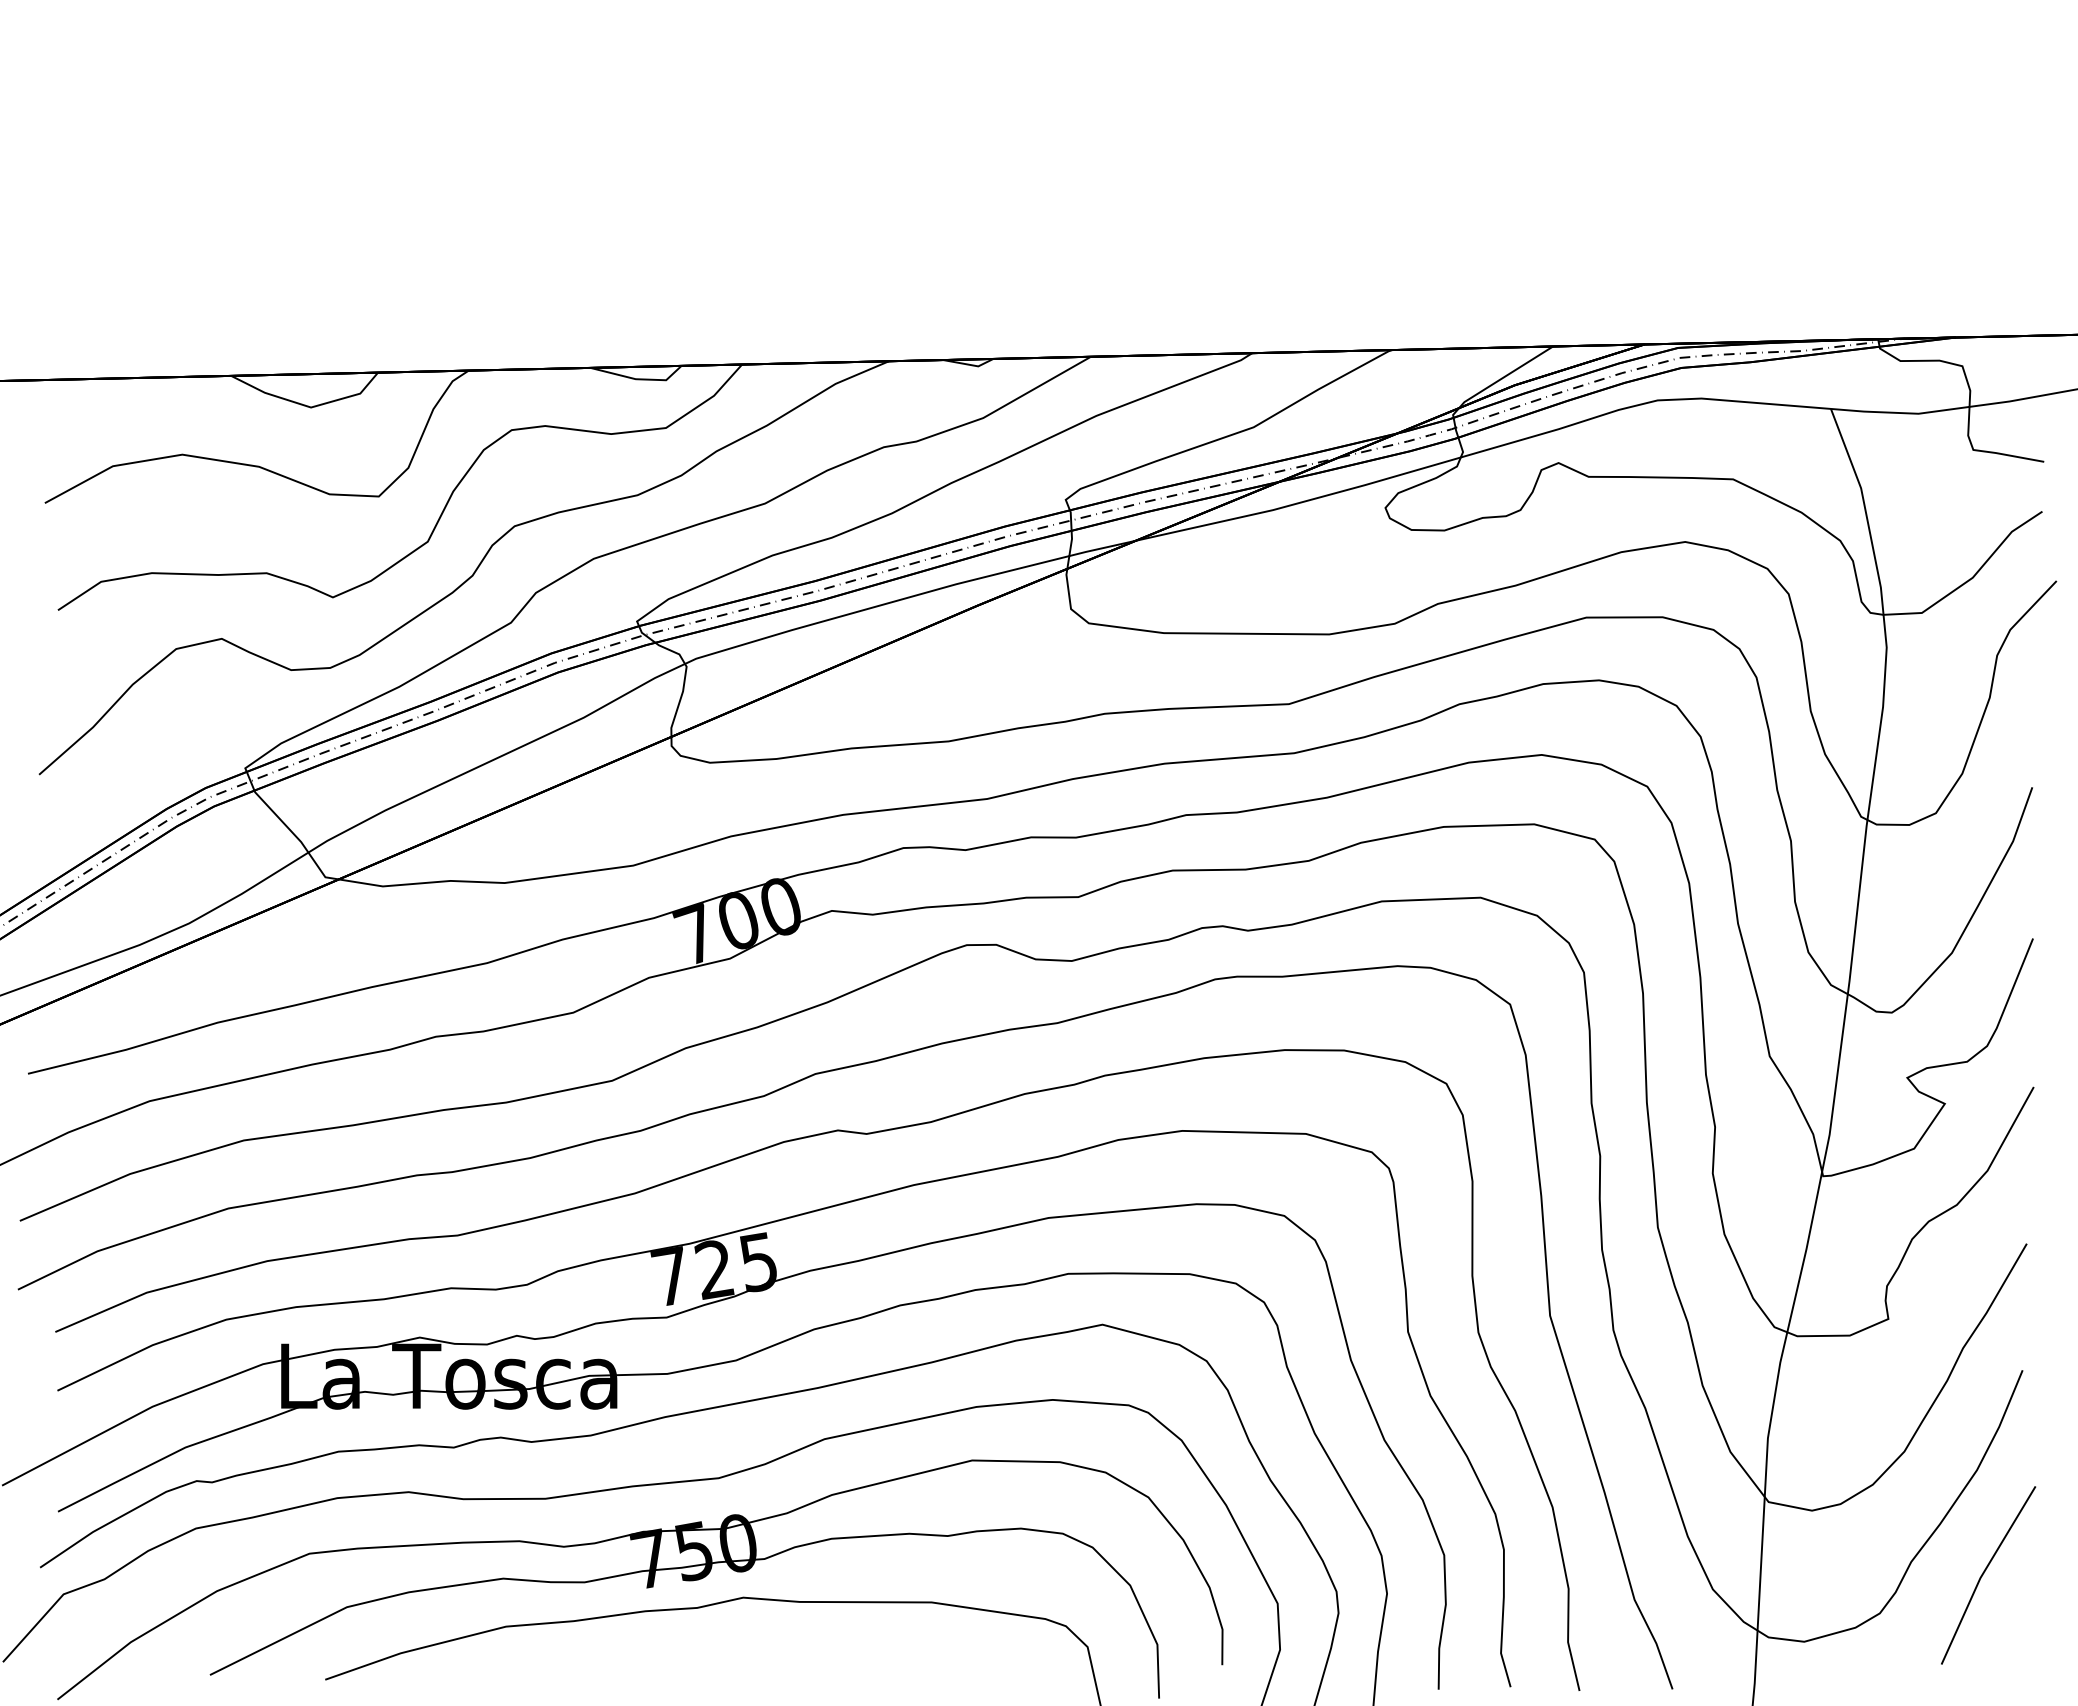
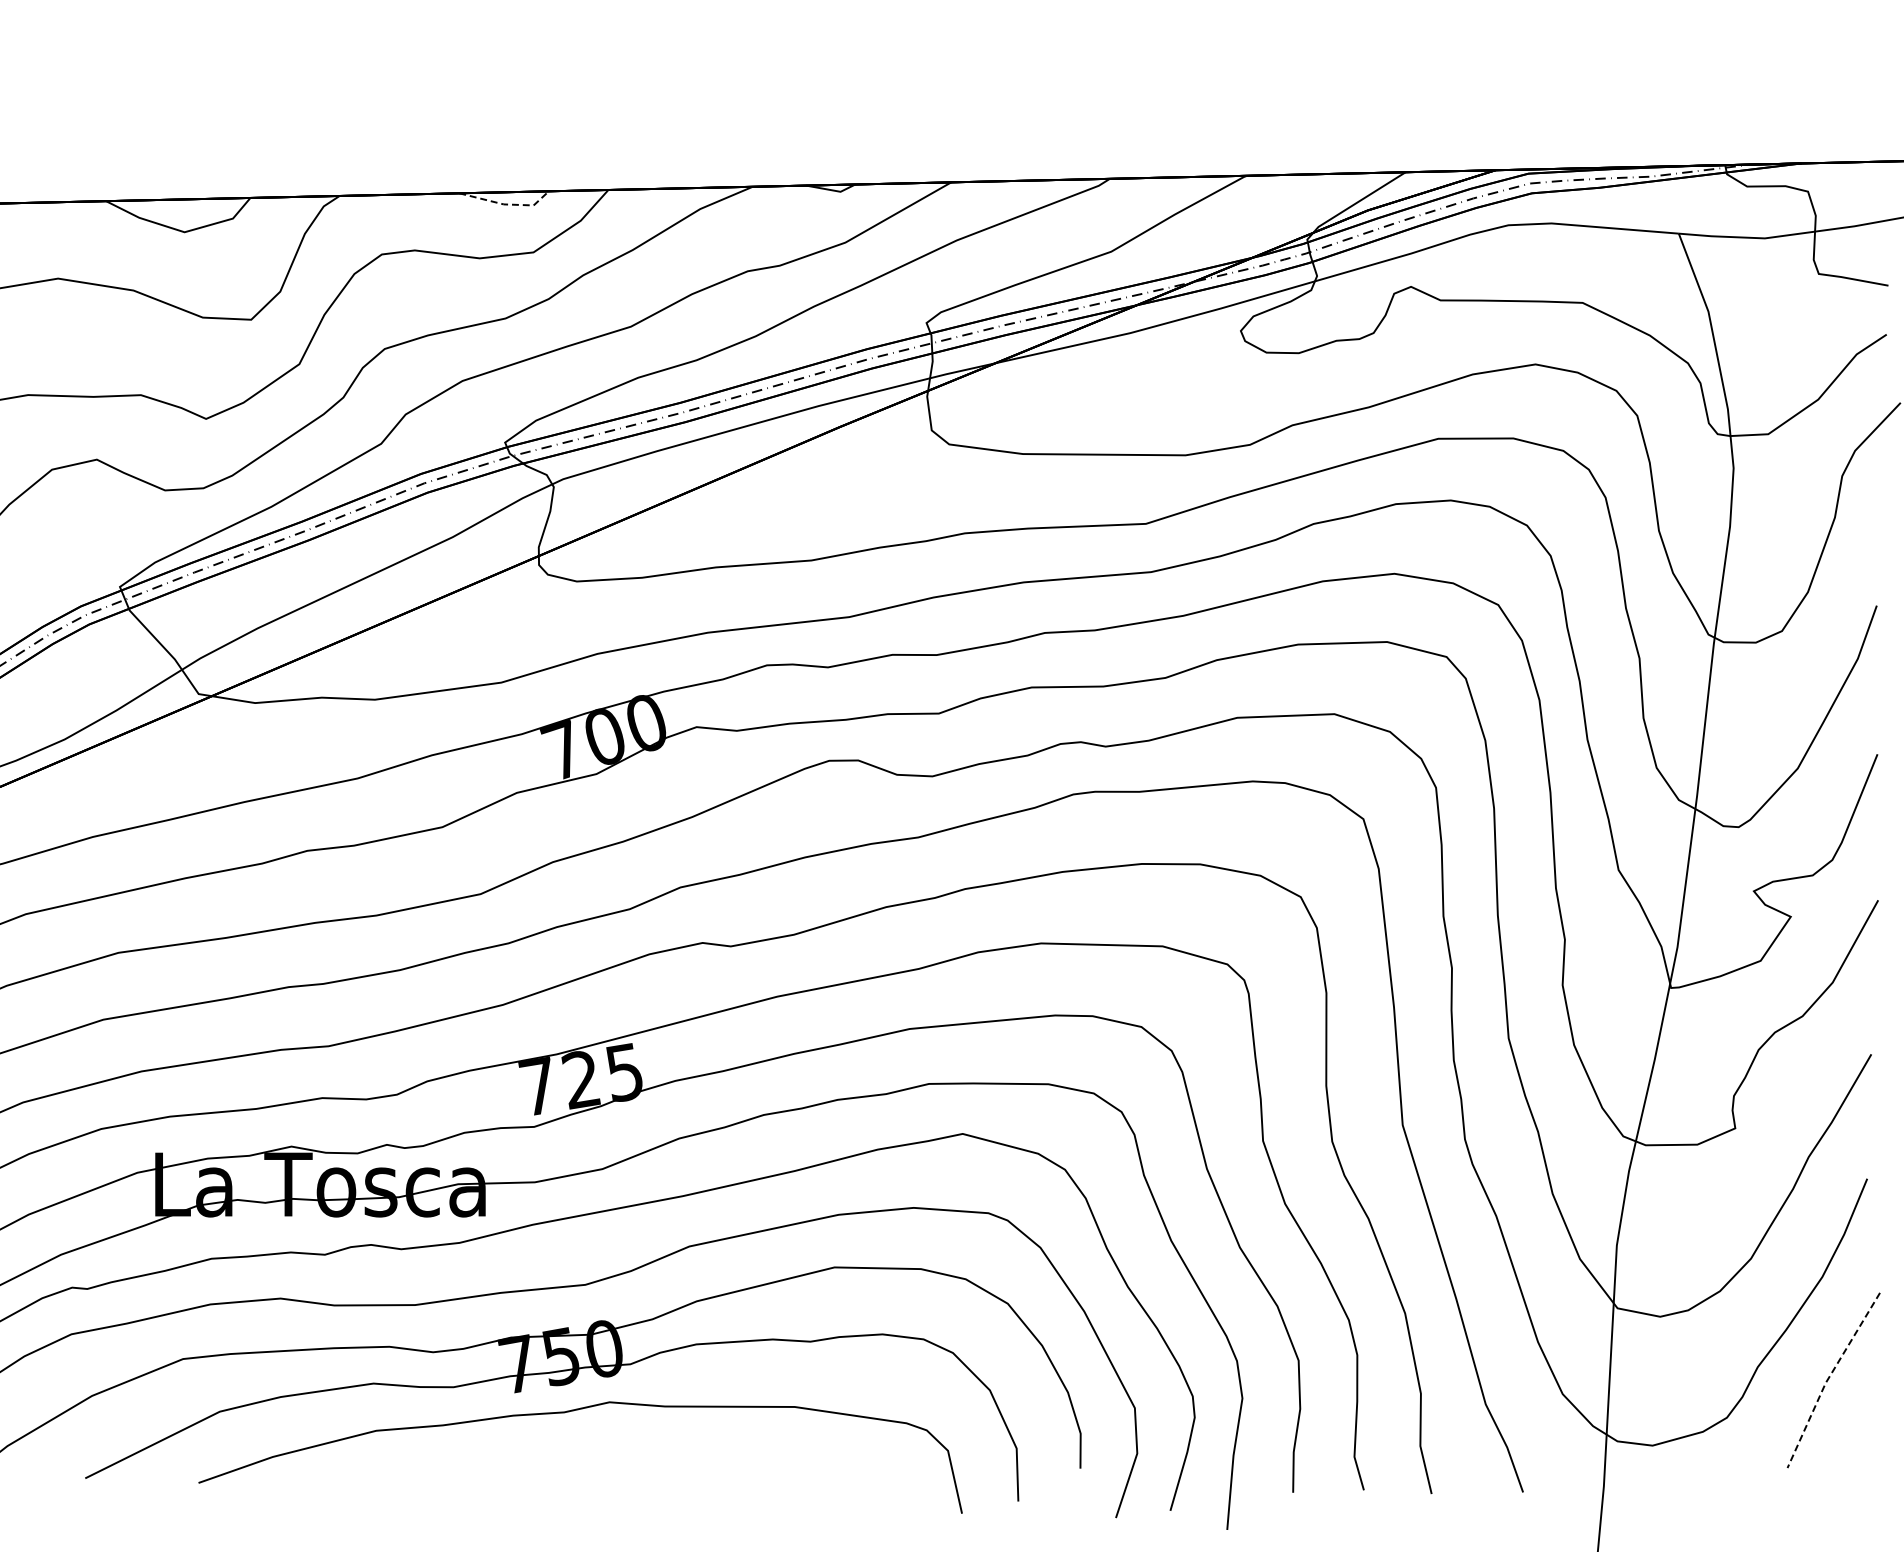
line: (638, 379) -> (506, 204), solid -> dashed
line: (1983, 1573) -> (1828, 1378), solid -> dashed

